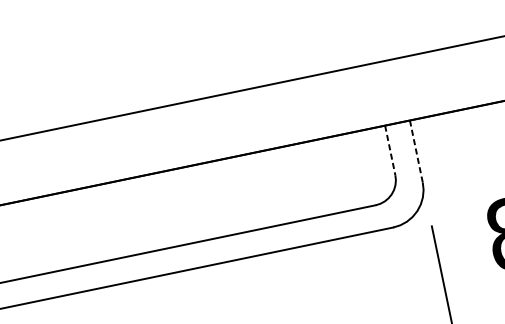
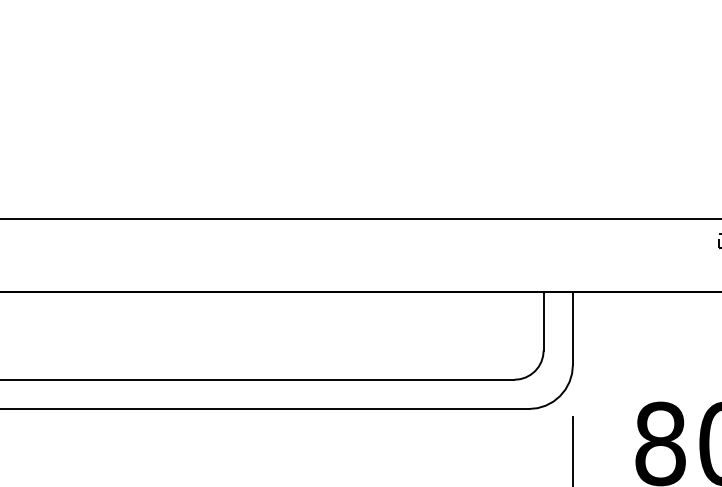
line: (390, 150) -> (543, 321), dashed -> solid
line: (415, 151) -> (572, 328), dashed -> solid

